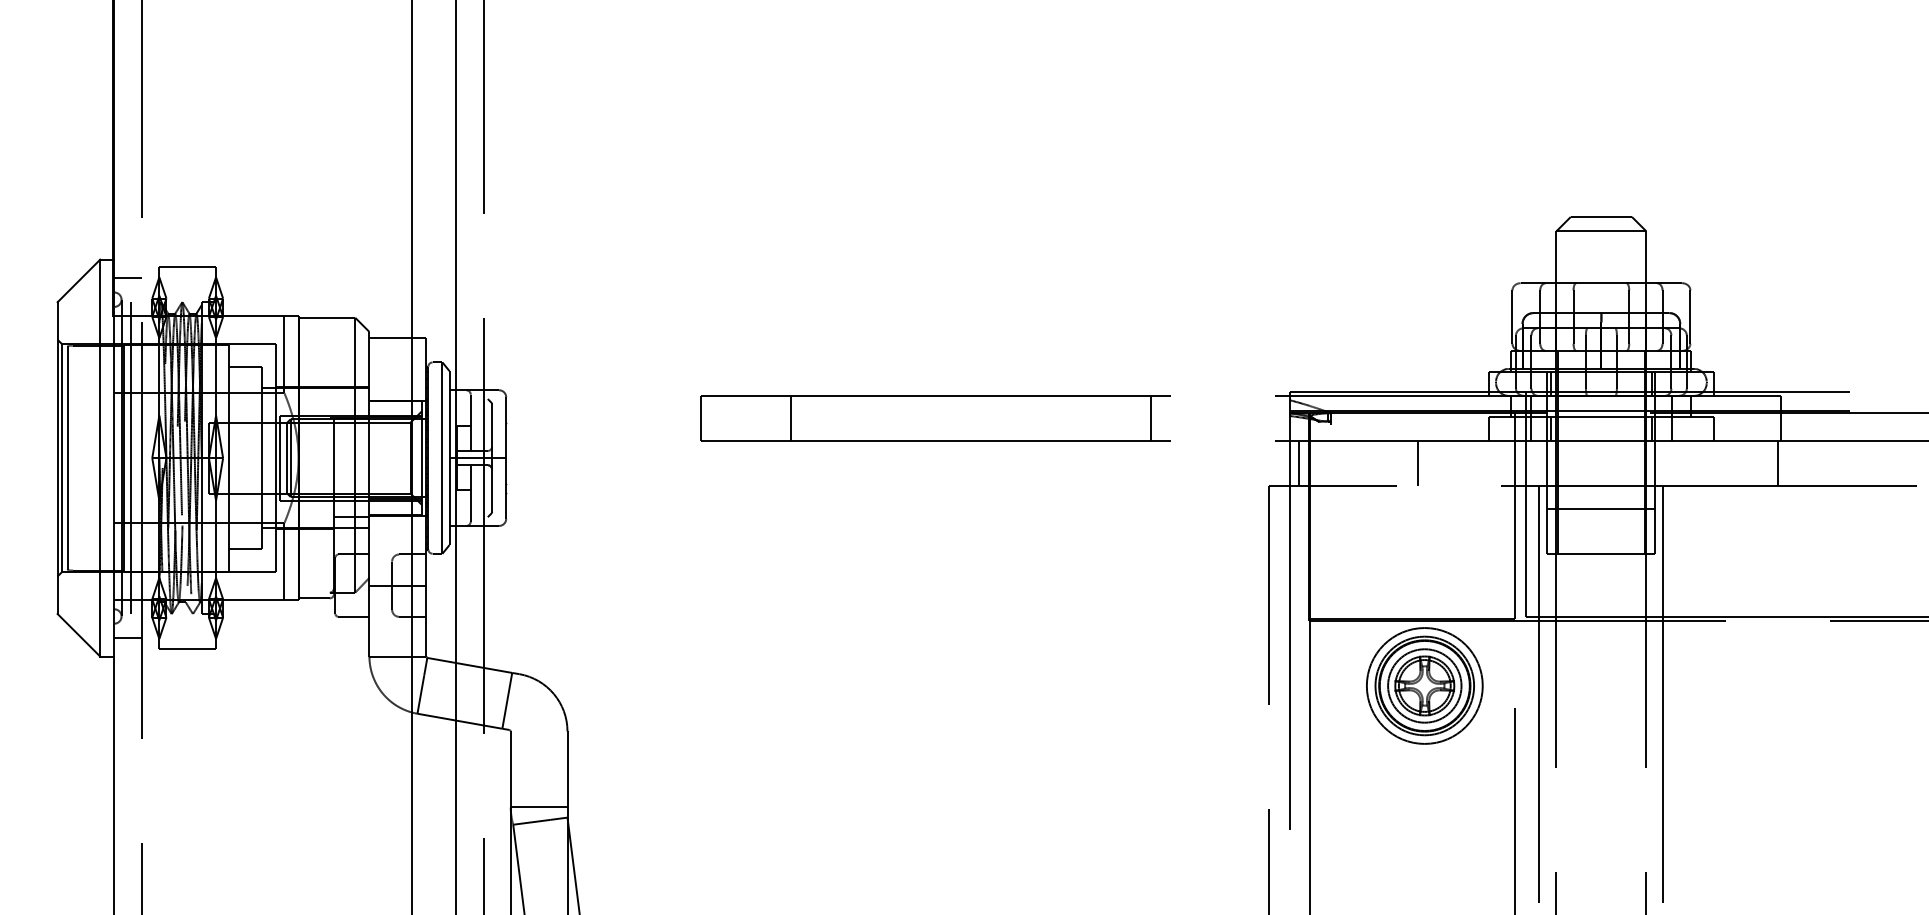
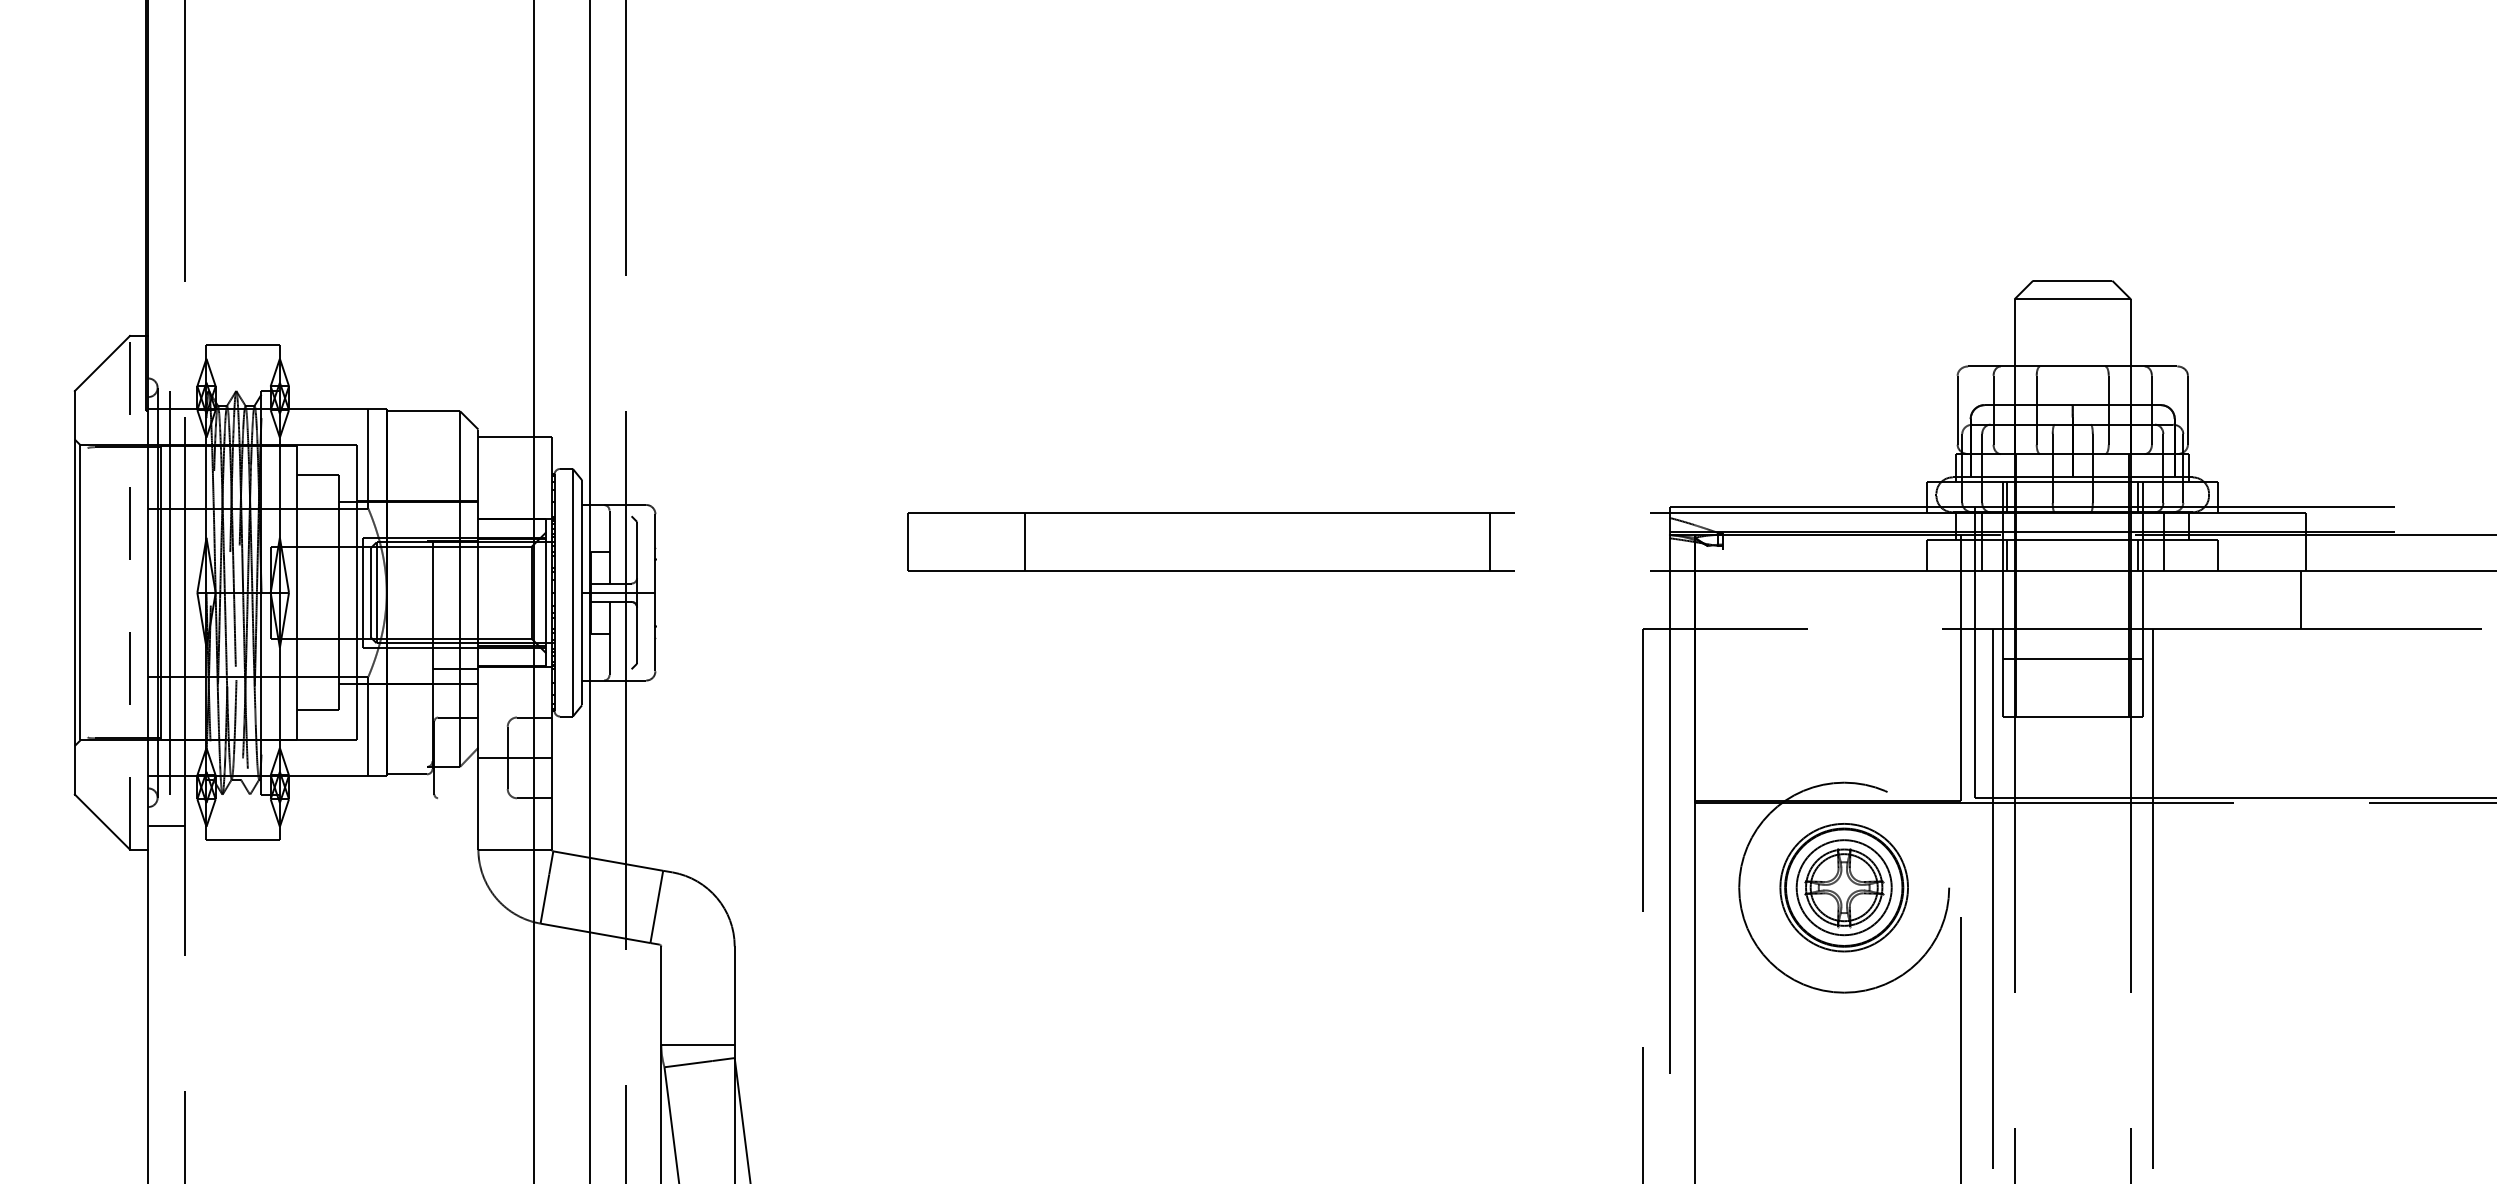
line: (128, 277) -> (166, 359), removed
line: (67, 457) -> (87, 592), removed
line: (99, 457) -> (129, 592), solid -> dashed
line: (1299, 464) -> (1681, 600), removed
line: (1418, 464) -> (1835, 600), removed
line: (354, 617) -> (458, 798), removed
circle: (1425, 685) -> (1844, 887), size x1.4

